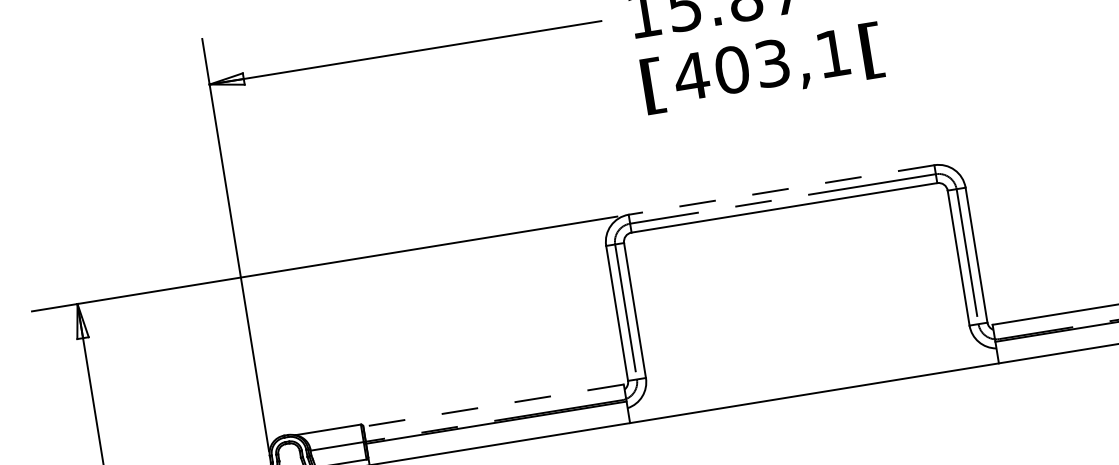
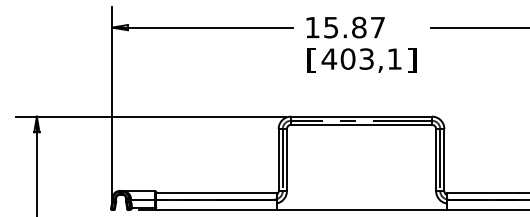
text: (872, 50) -> (412, 60), [ -> ]
line: (781, 189) -> (361, 116), dashed -> solid
line: (491, 405) -> (215, 192), dashed -> solid

